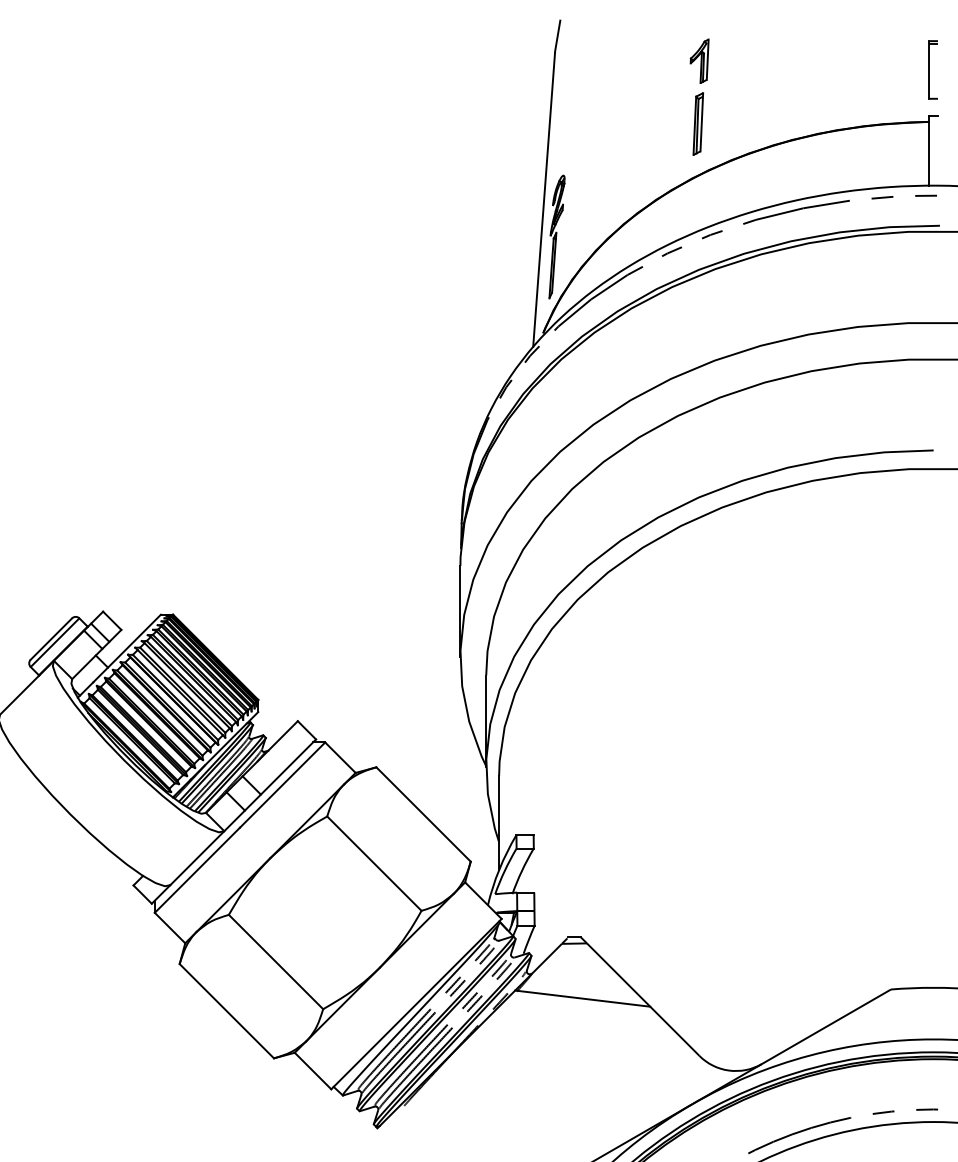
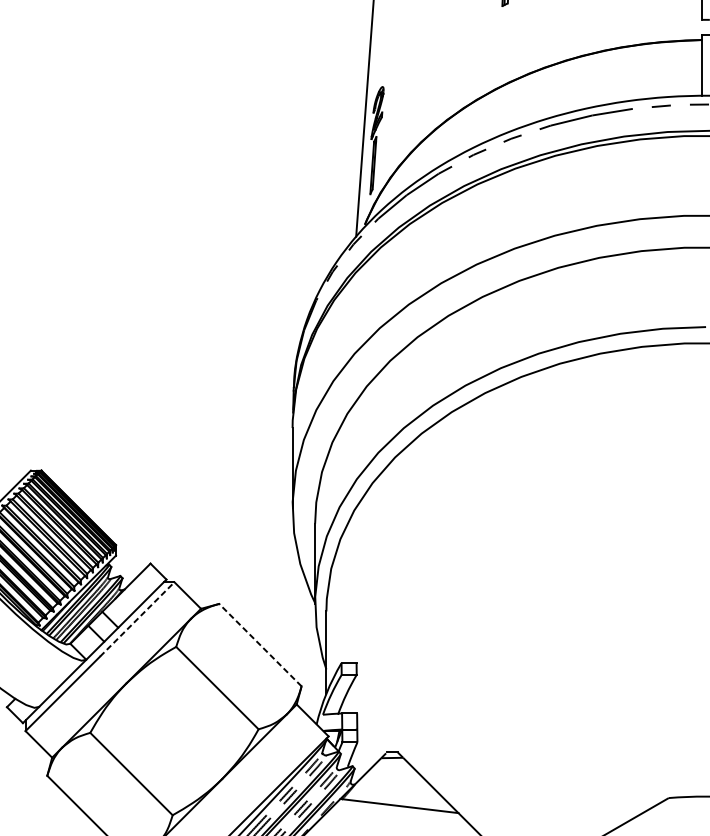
part: (697, 123) -> (499, 41), removed
line: (282, 784) -> (137, 618), solid -> dashed
line: (423, 814) -> (260, 645), solid -> dashed

